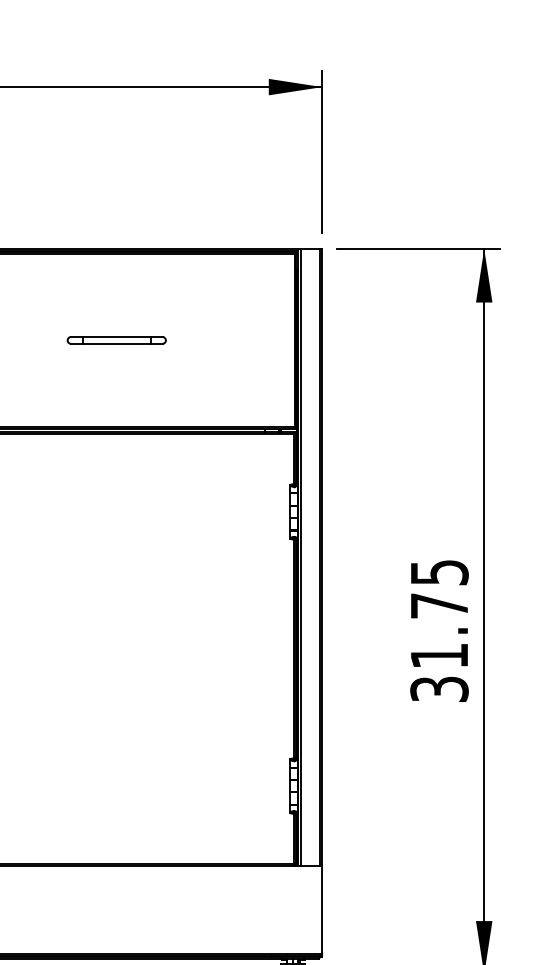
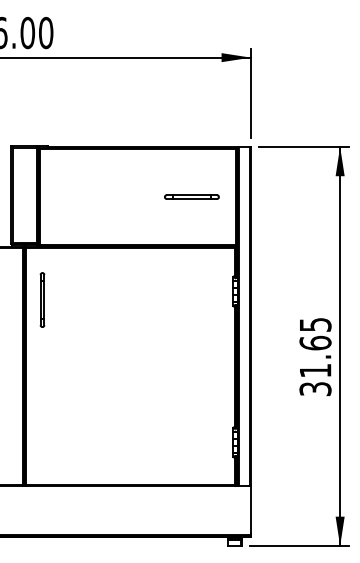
part: (116, 339) -> (191, 196), moved
text: (439, 604) -> (315, 342), 31.75 -> 31.65

